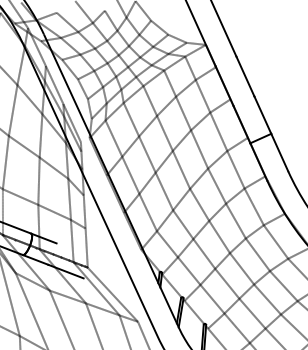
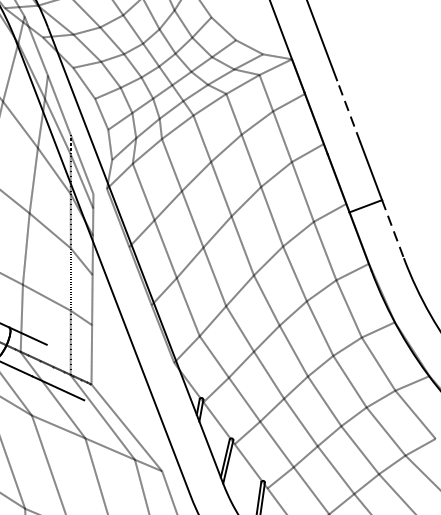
line: (245, 76) -> (348, 110), solid -> dashed
line: (279, 152) -> (392, 229), solid -> dashed

